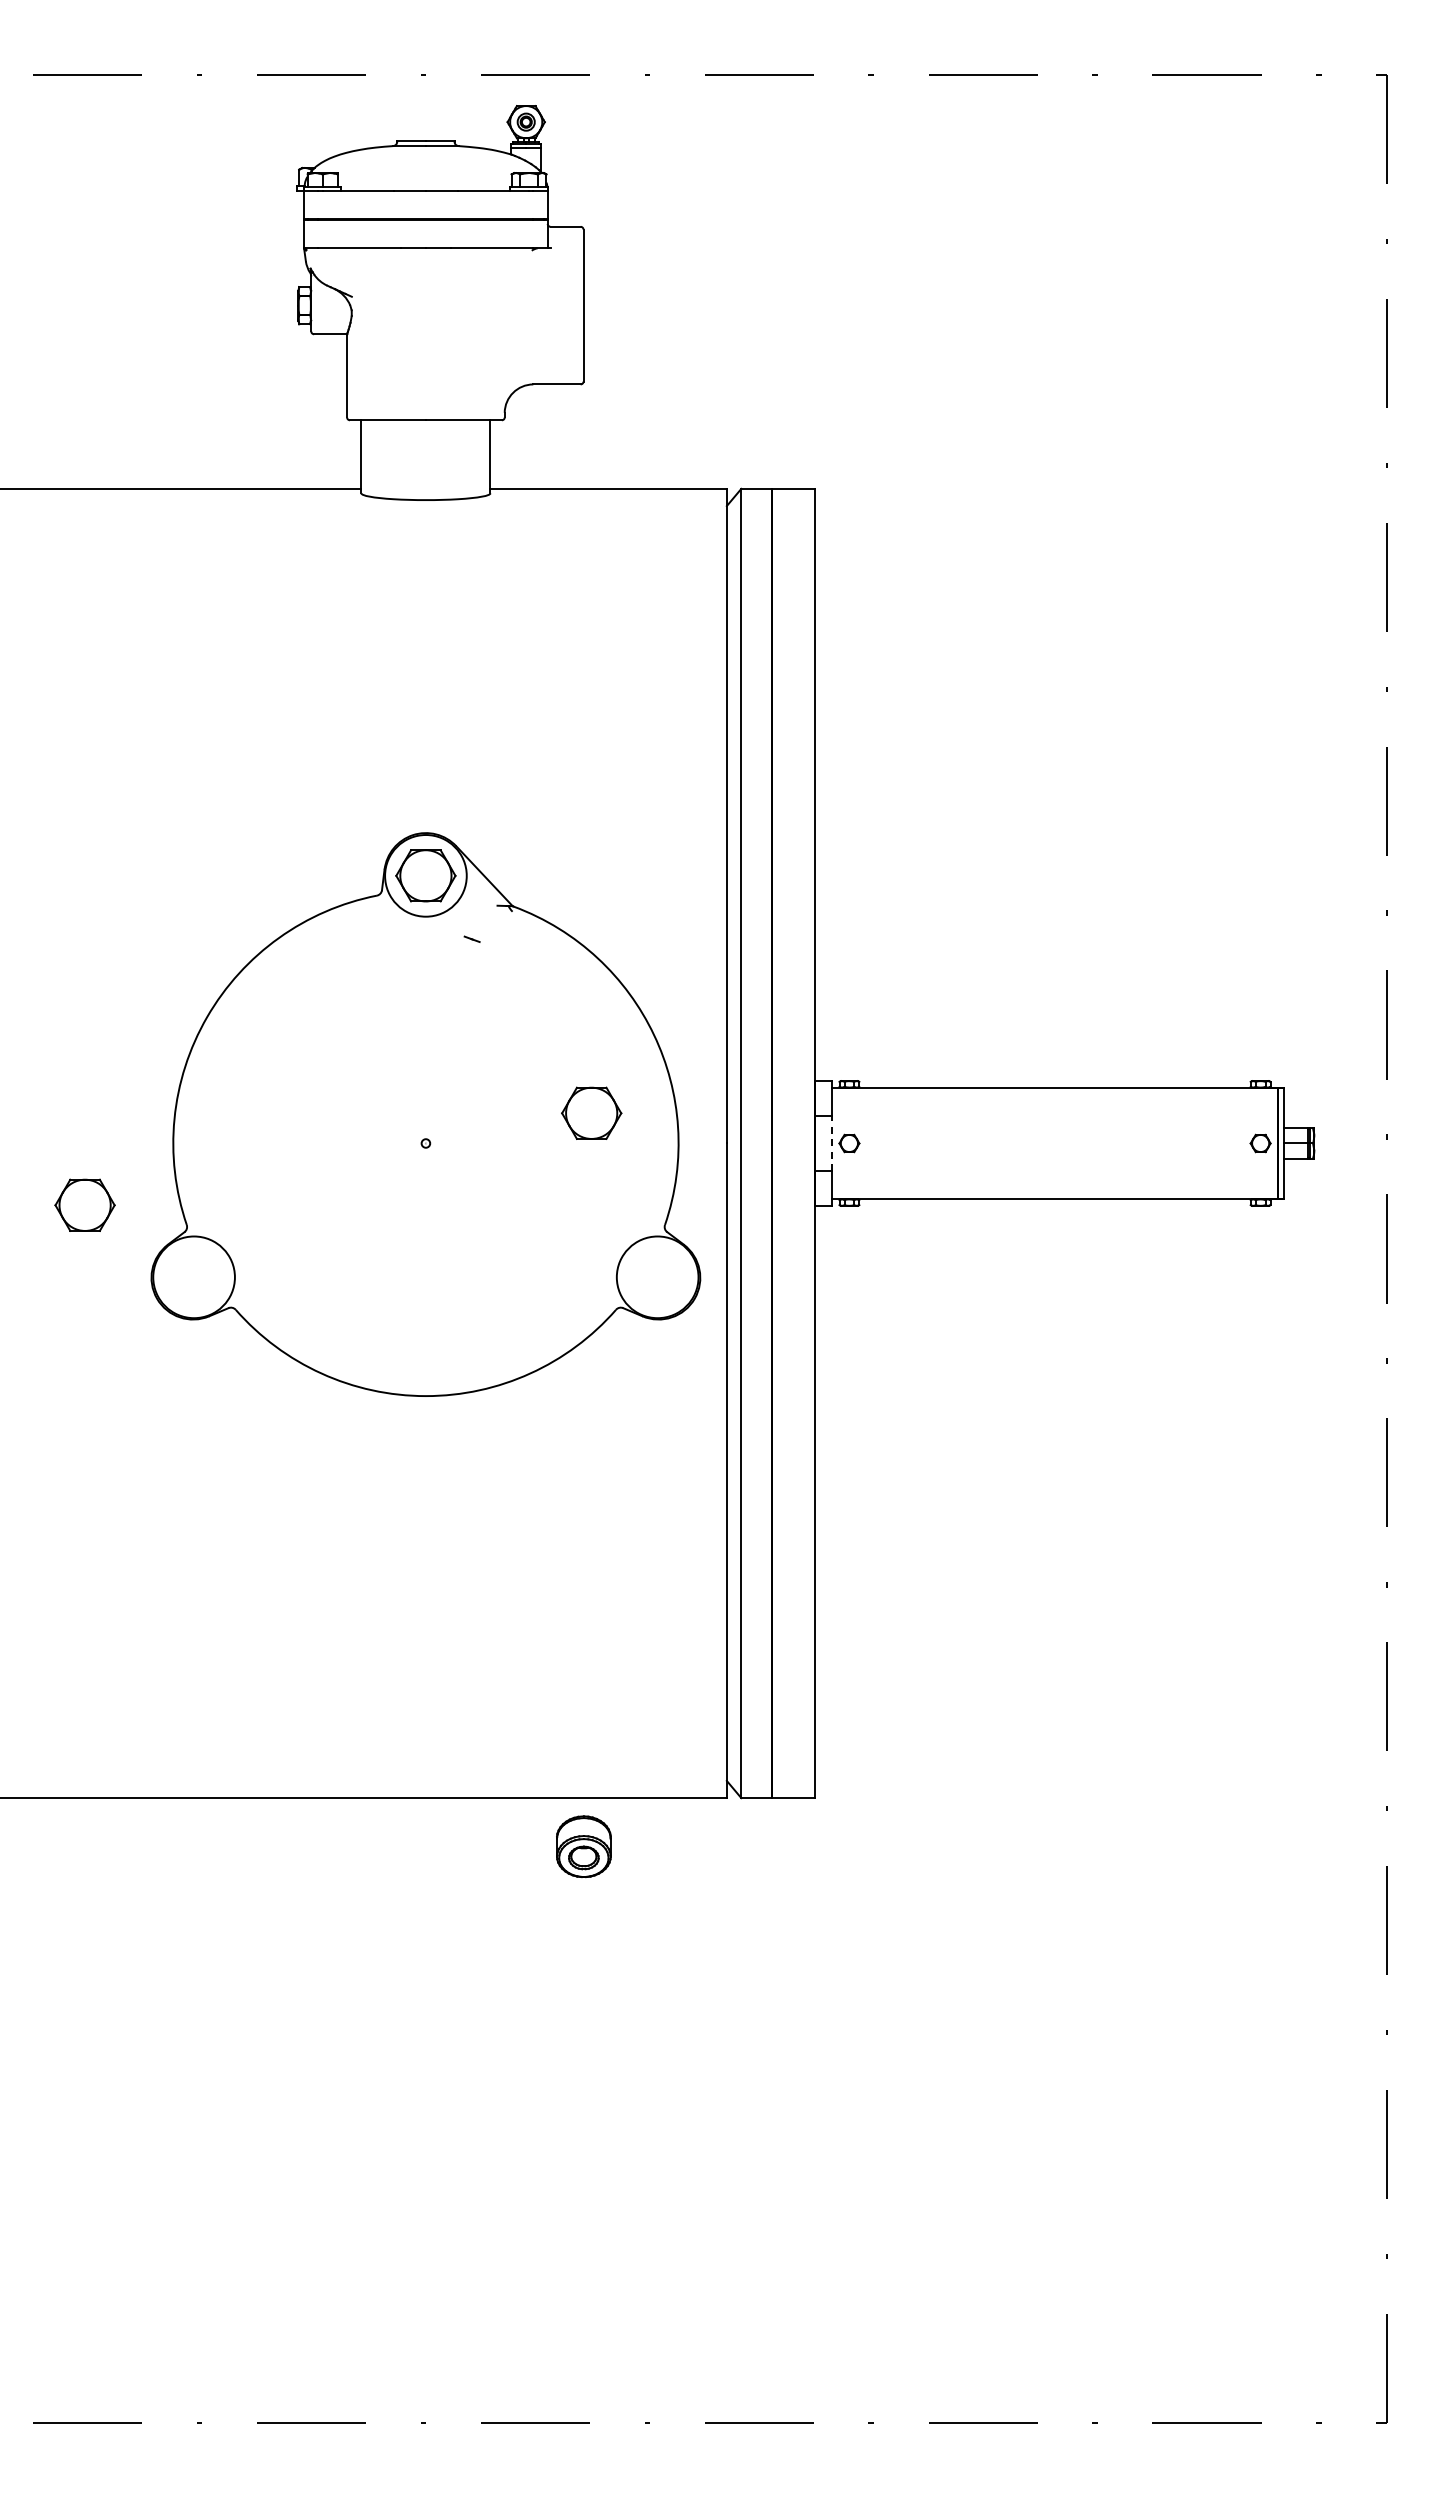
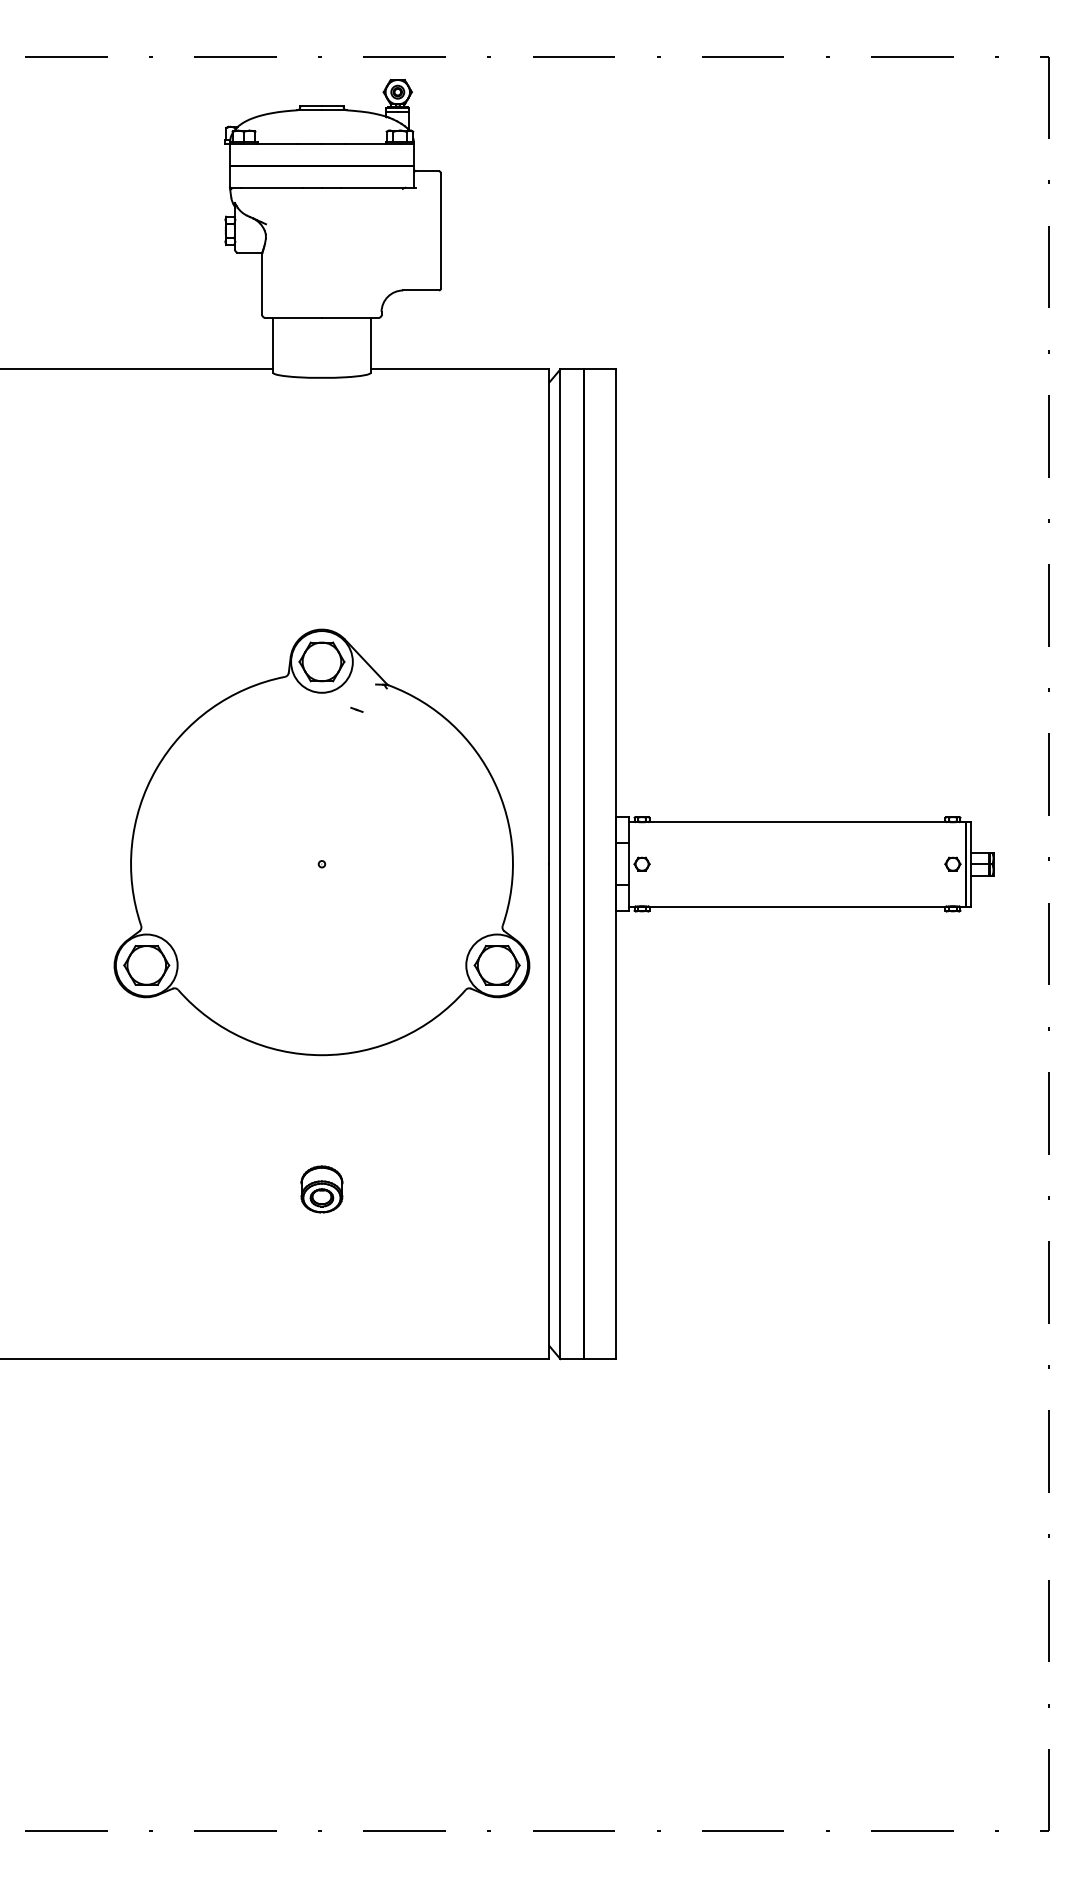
part: (591, 1112) -> (497, 964), moved
line: (832, 1143) -> (629, 864), dashed -> solid
part: (84, 1204) -> (146, 964), moved
part: (583, 1846) -> (321, 1189), moved

